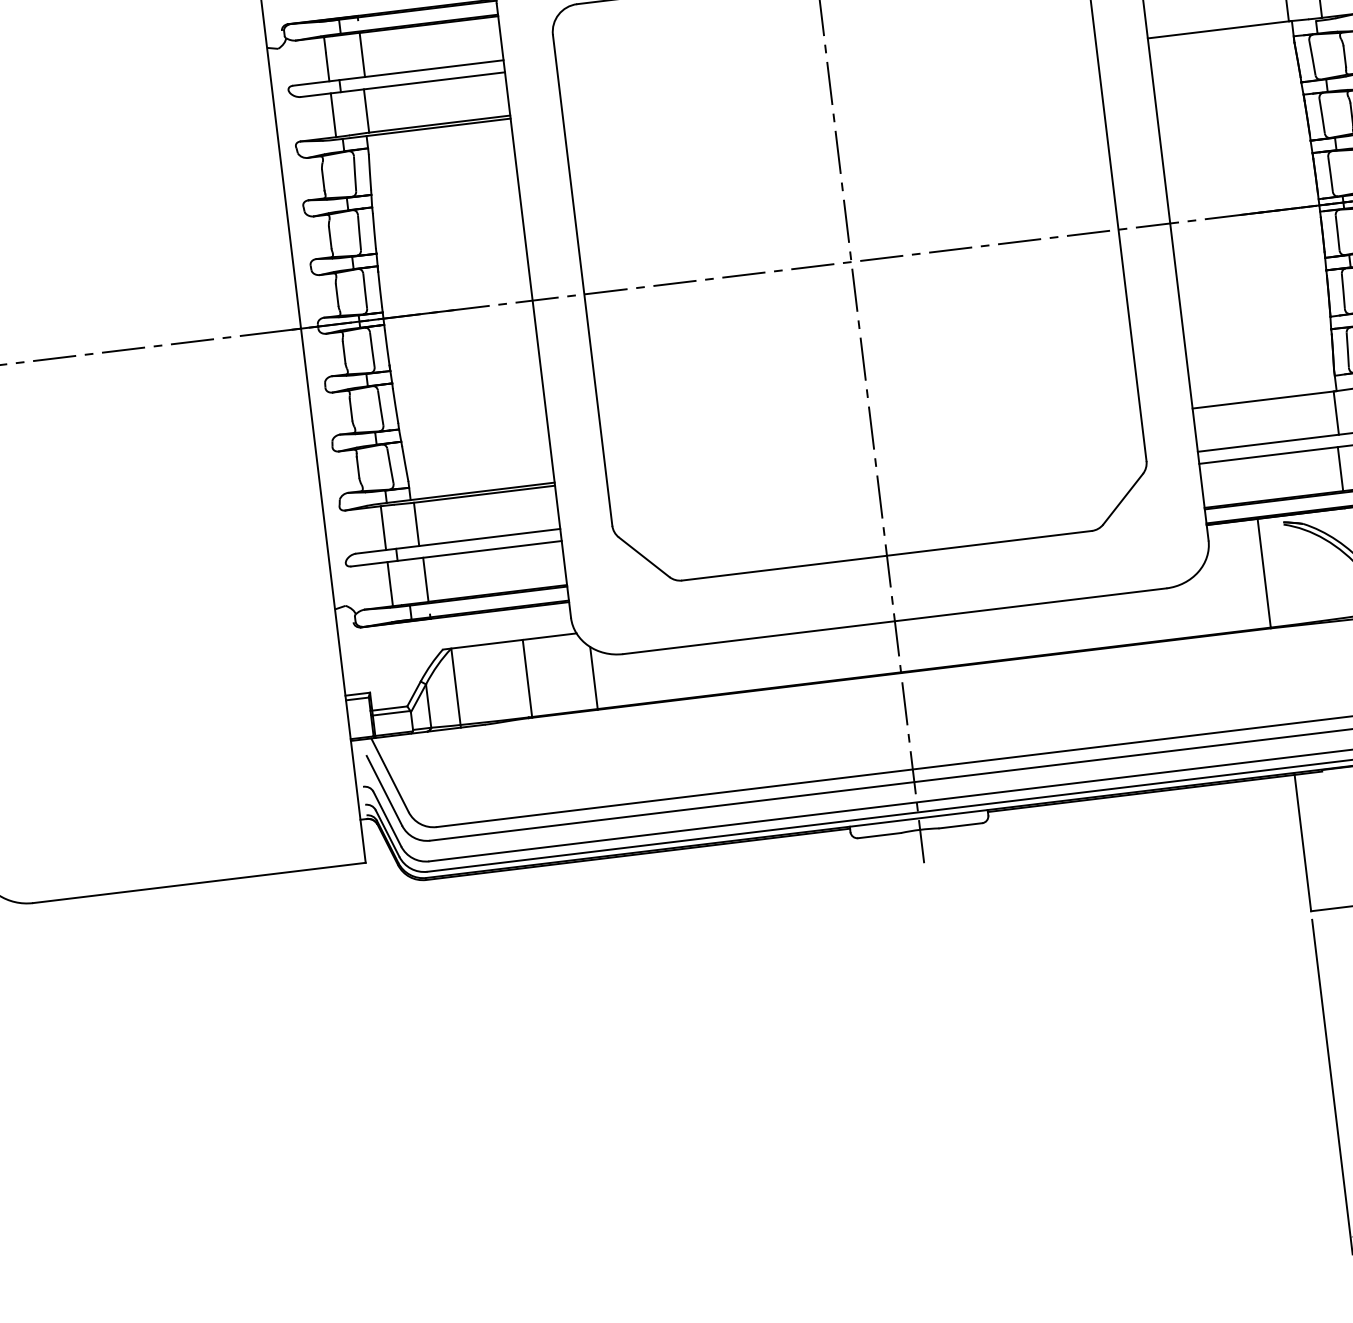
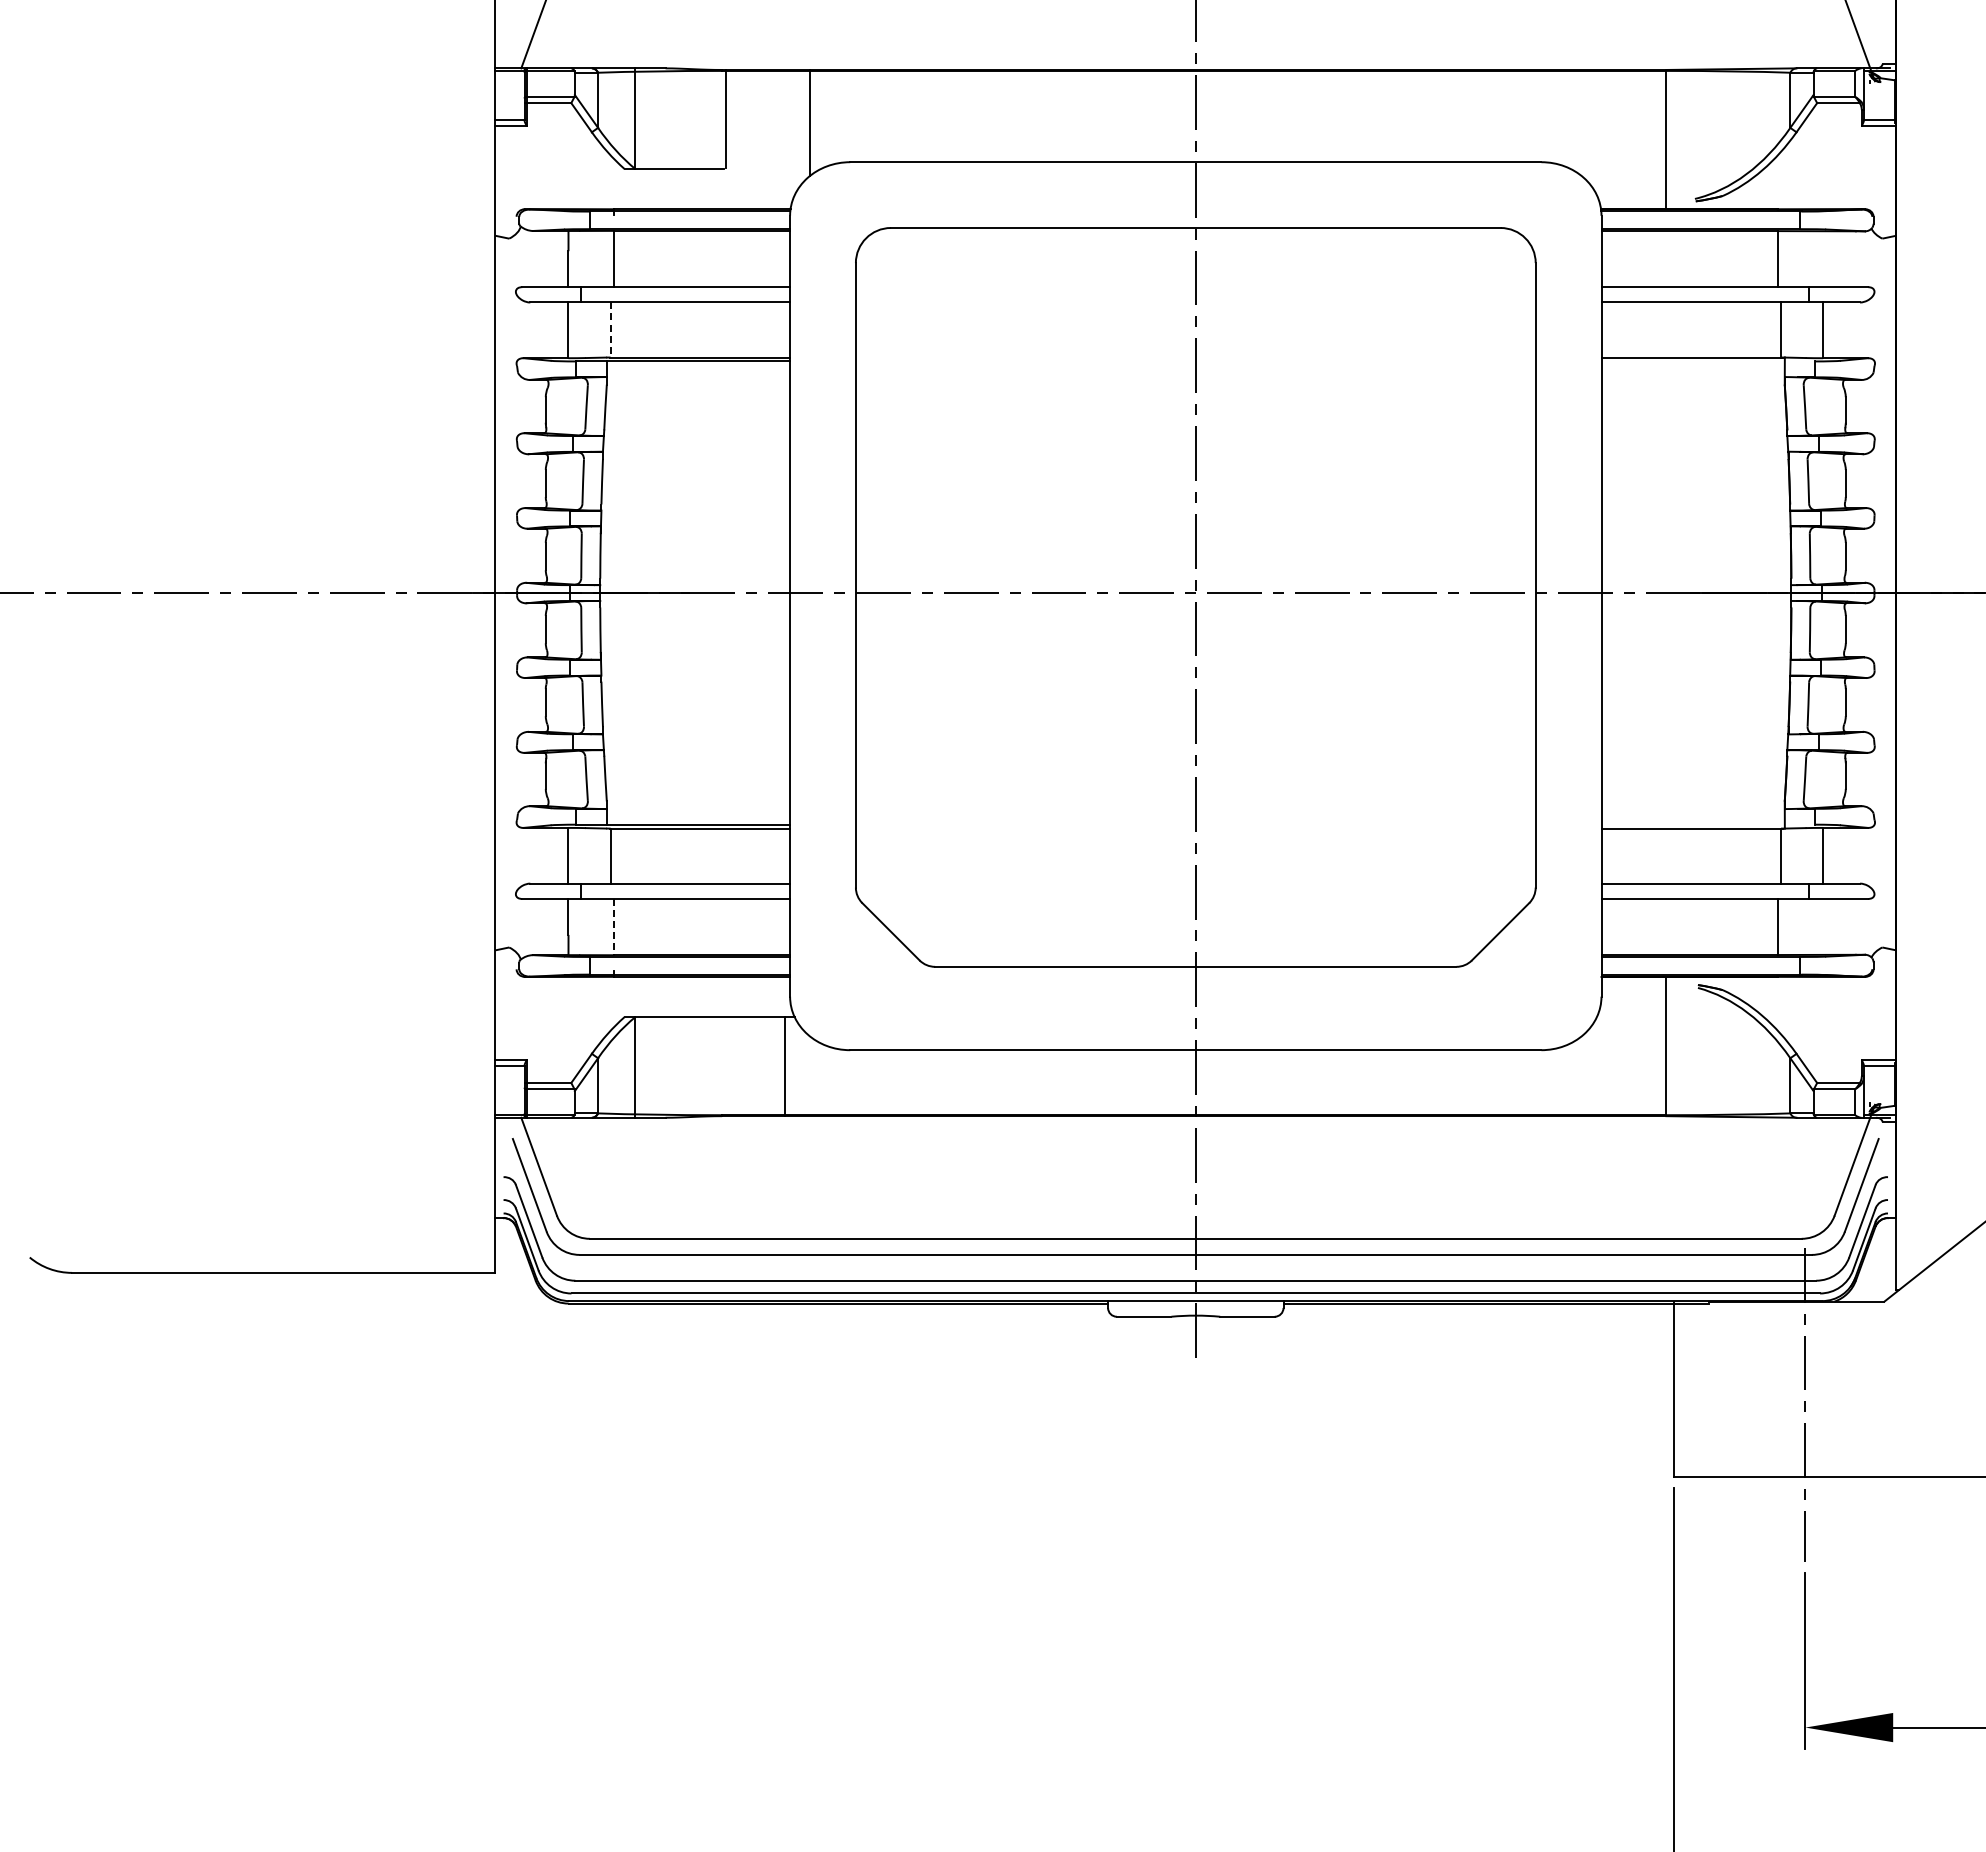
line: (366, 111) -> (610, 330), solid -> dashed
line: (425, 580) -> (613, 927), solid -> dashed
line: (527, 678) -> (785, 1066), moved
line: (593, 678) -> (809, 1076), removed

